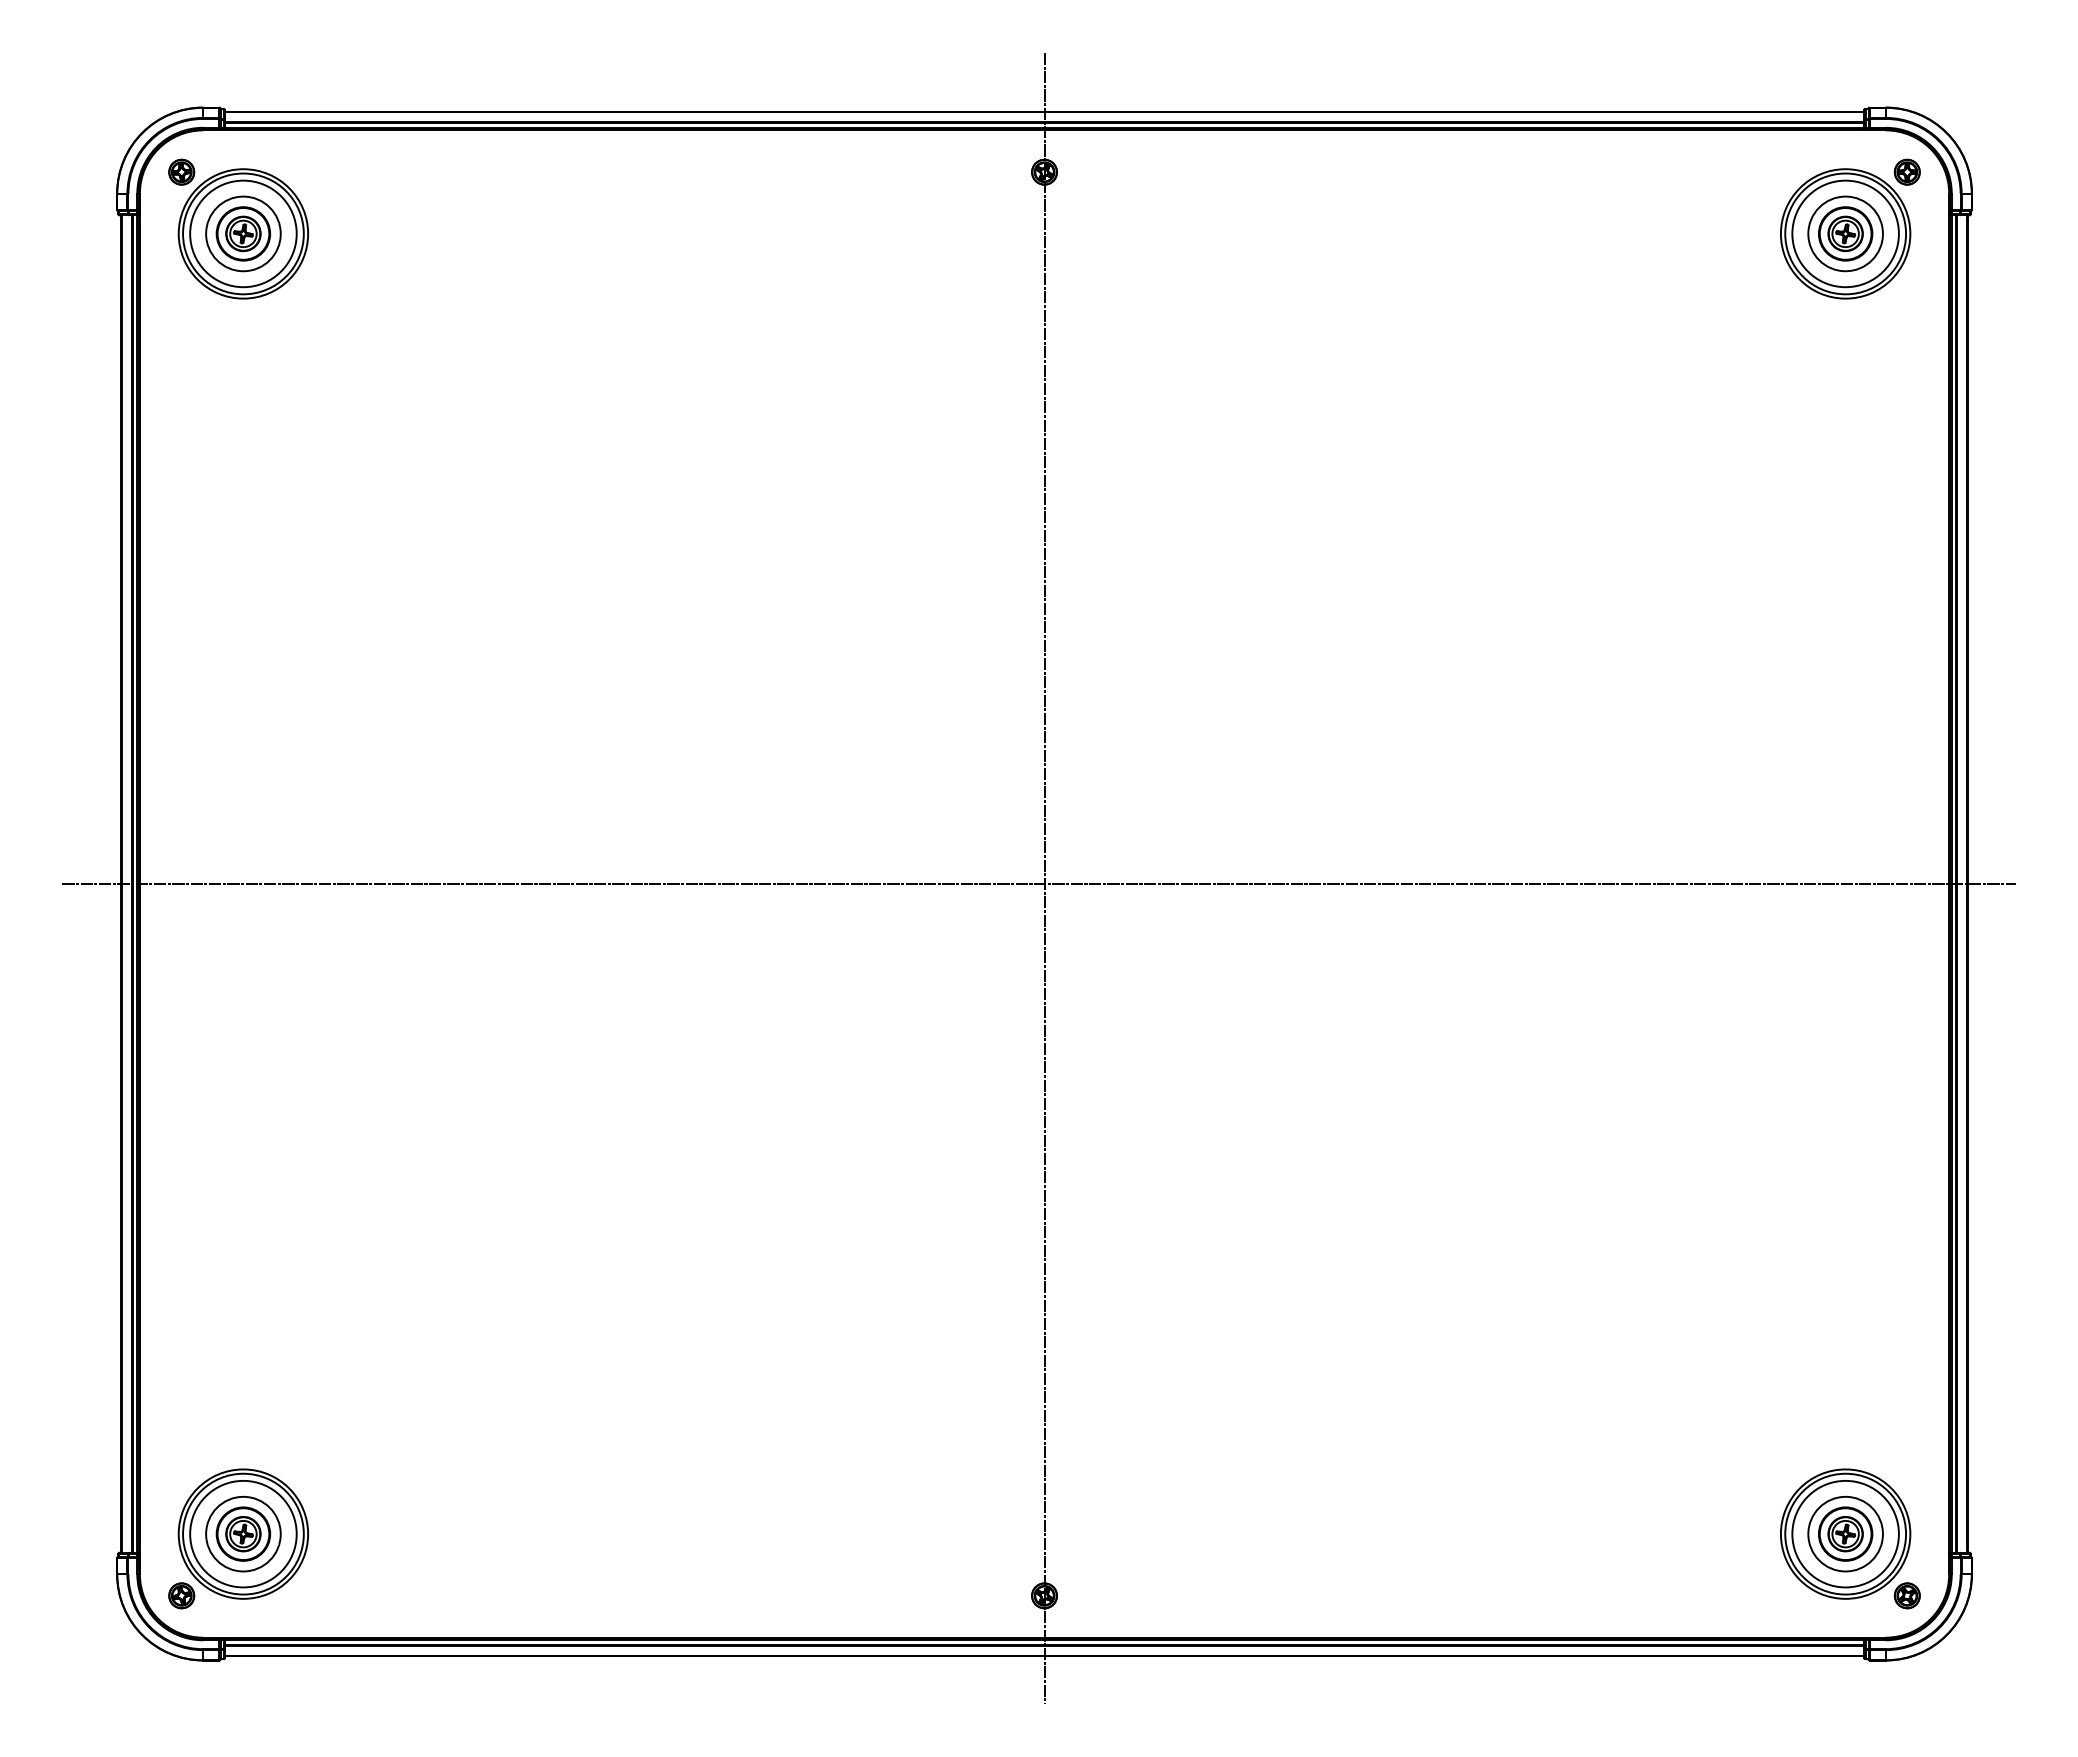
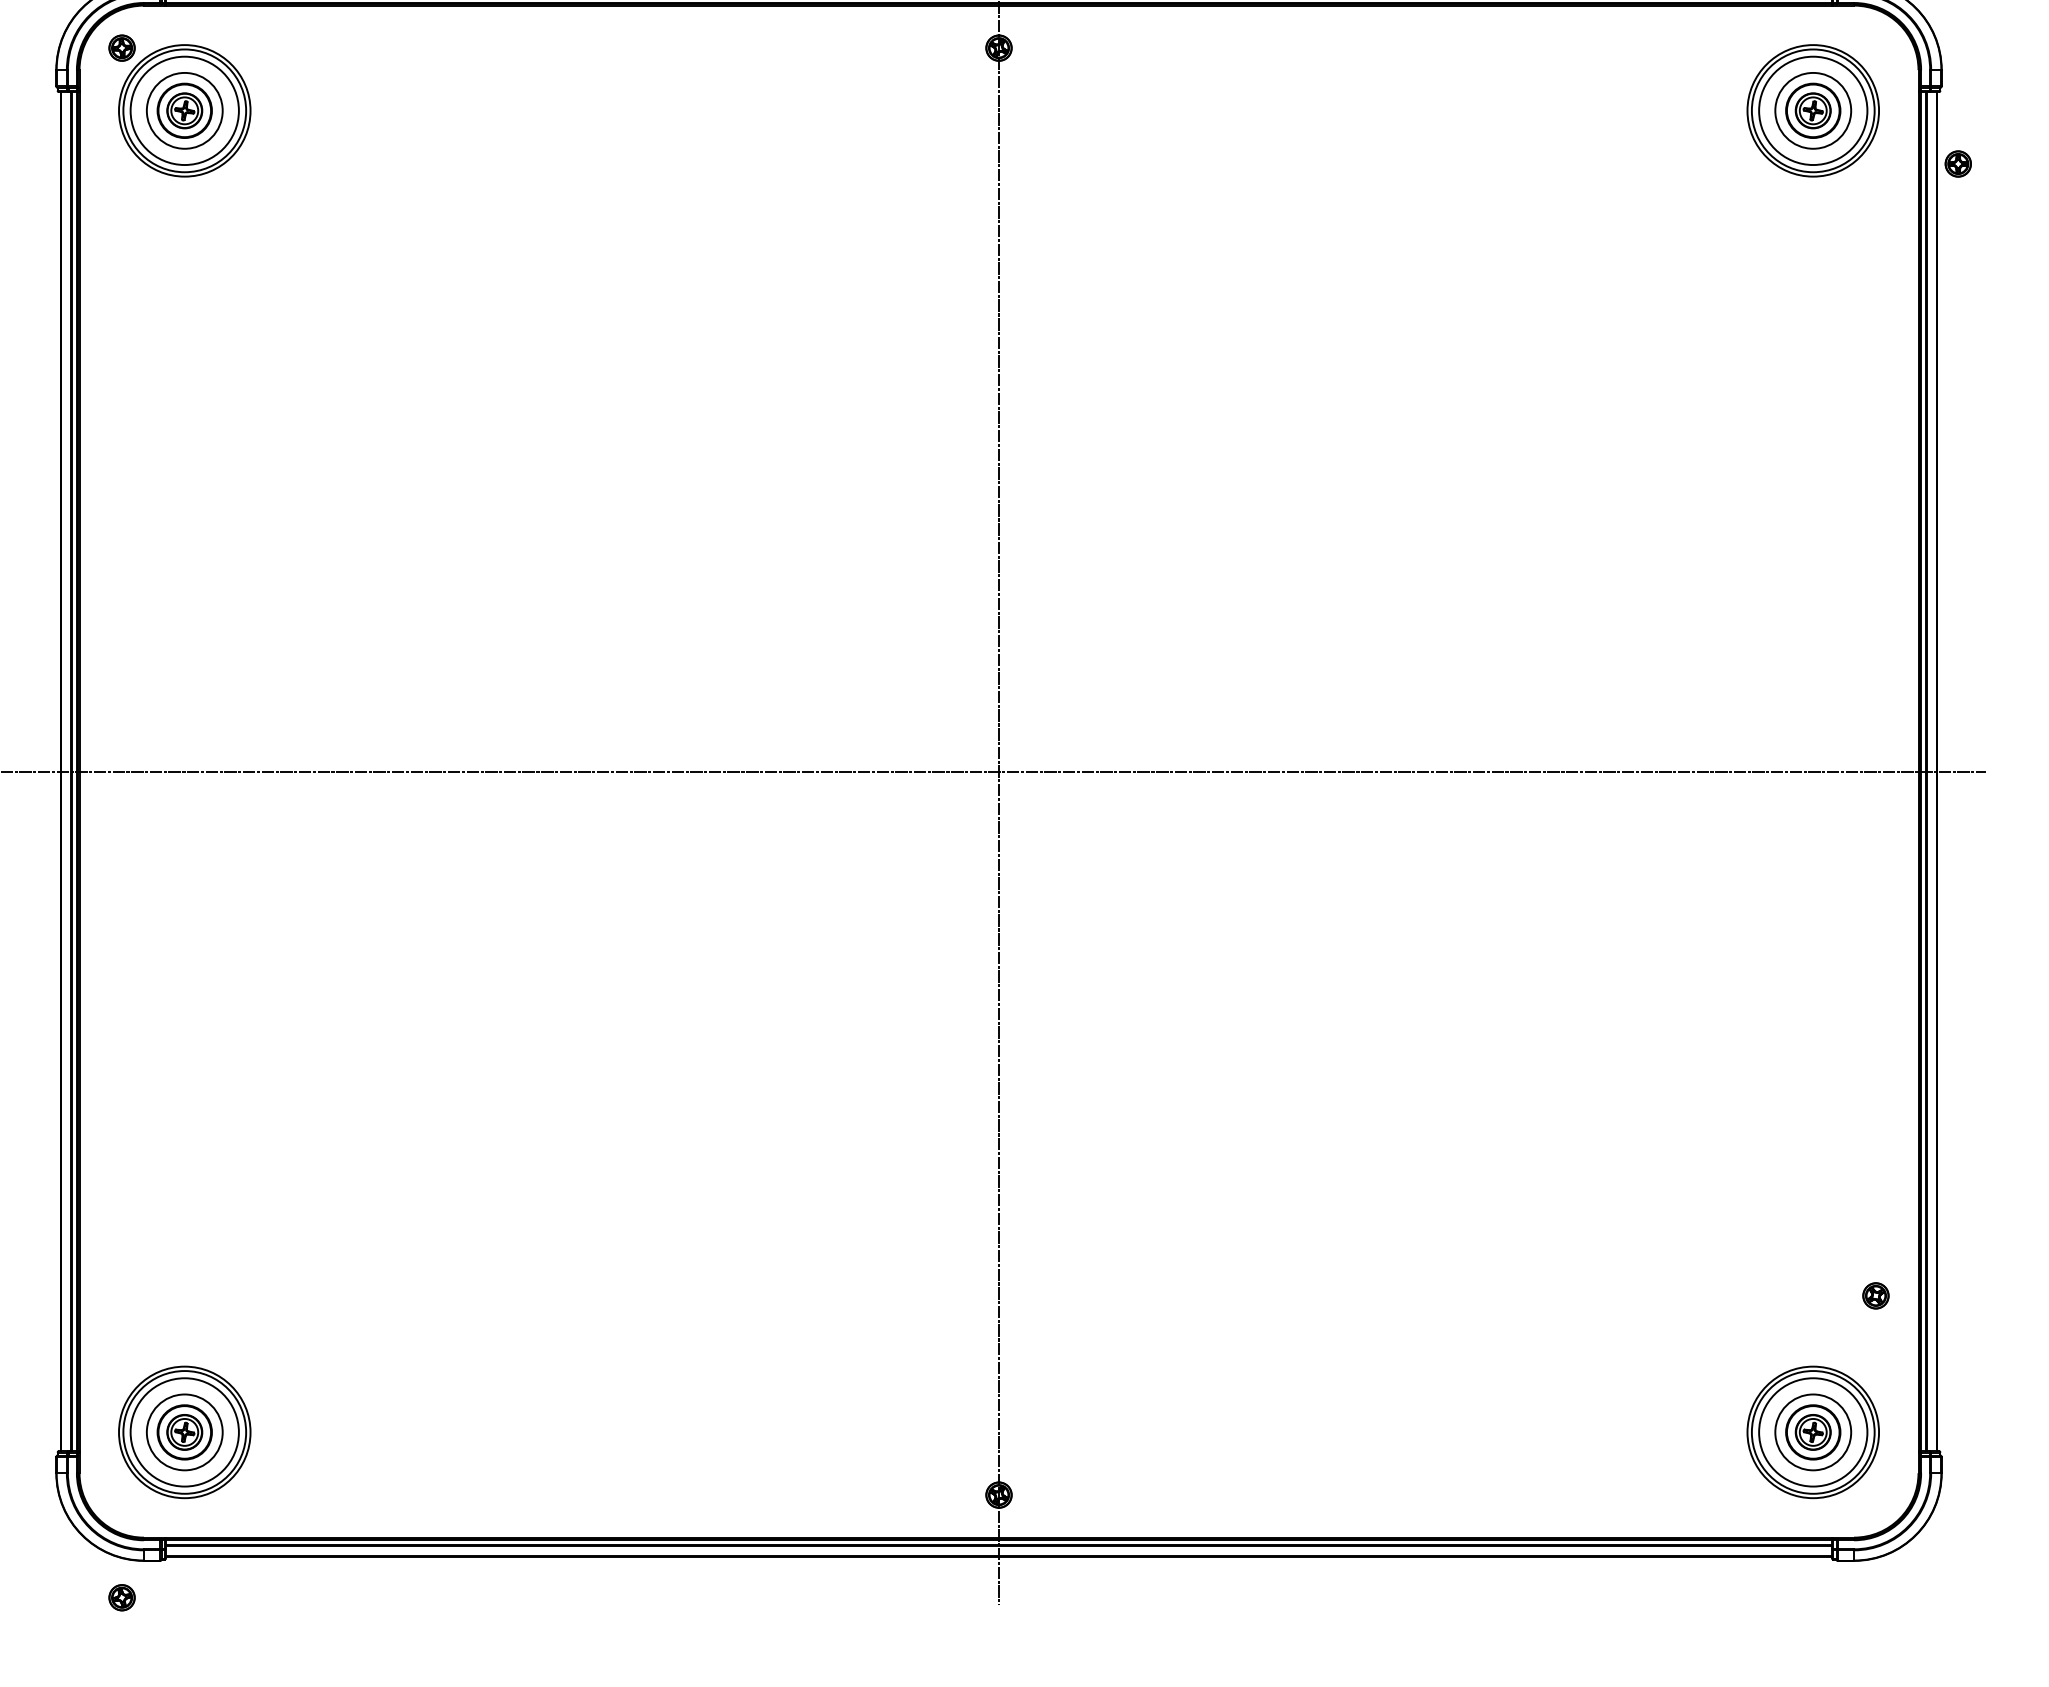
part: (1907, 171) -> (1958, 163), moved
part: (181, 1595) -> (121, 1597), moved
part: (1907, 1595) -> (1876, 1295), moved

